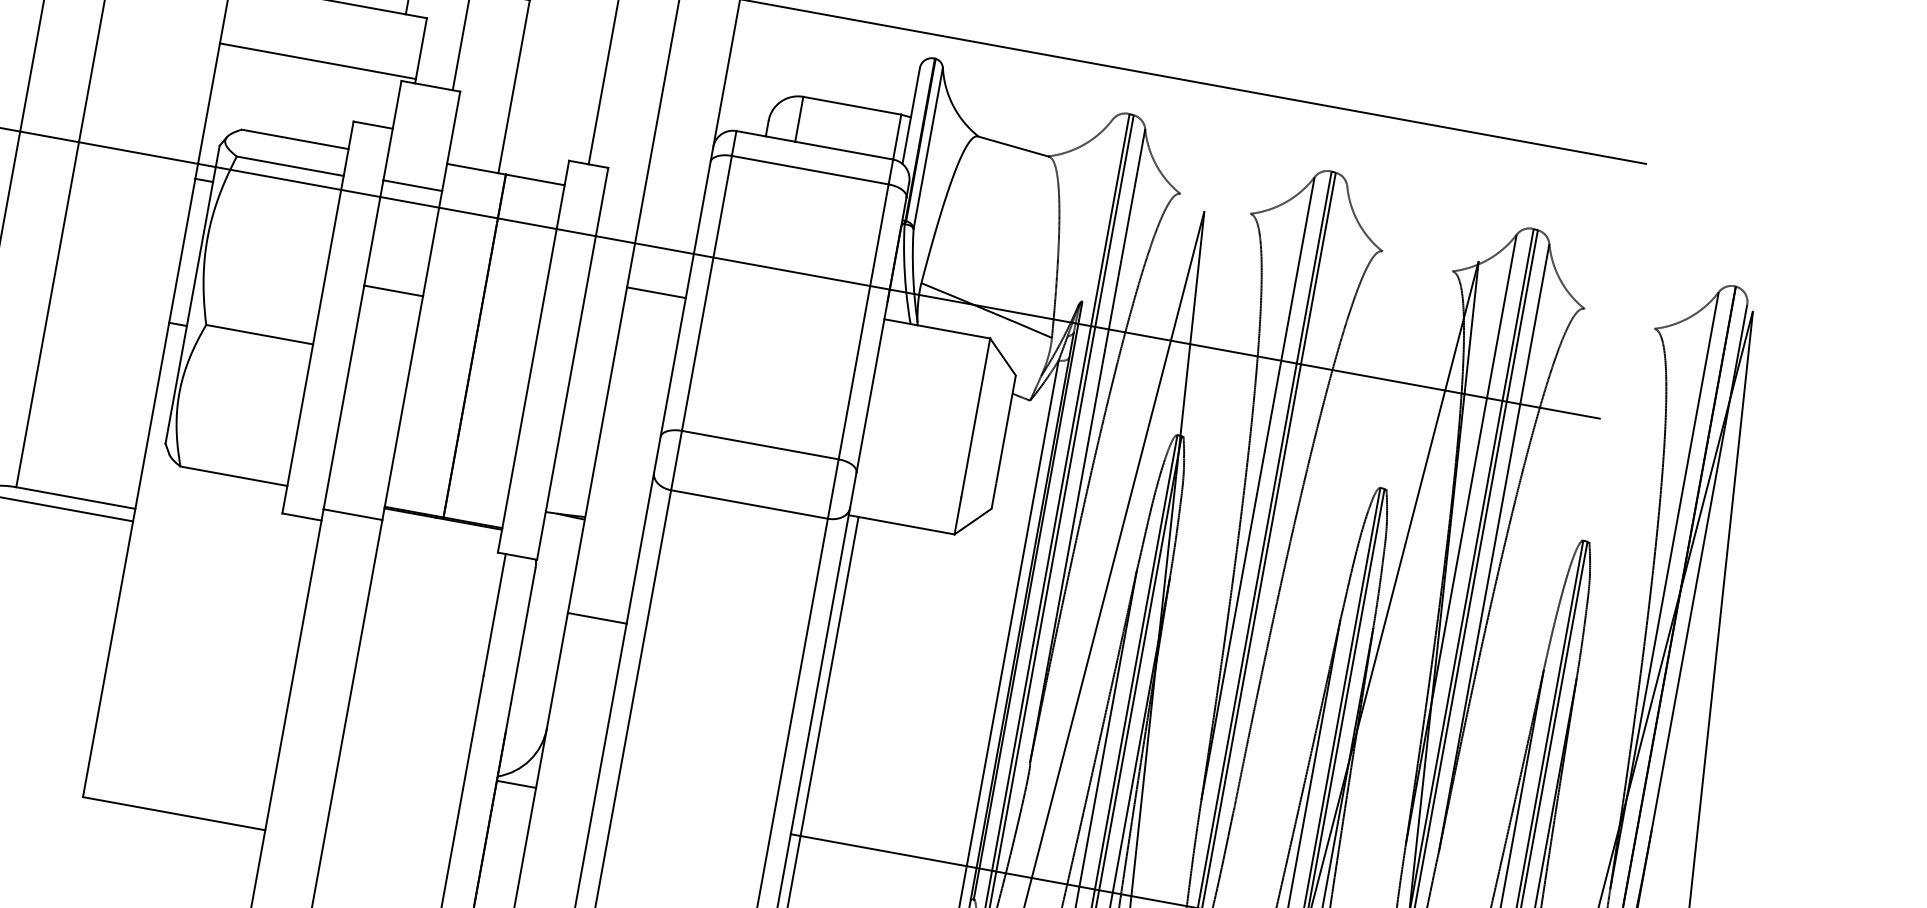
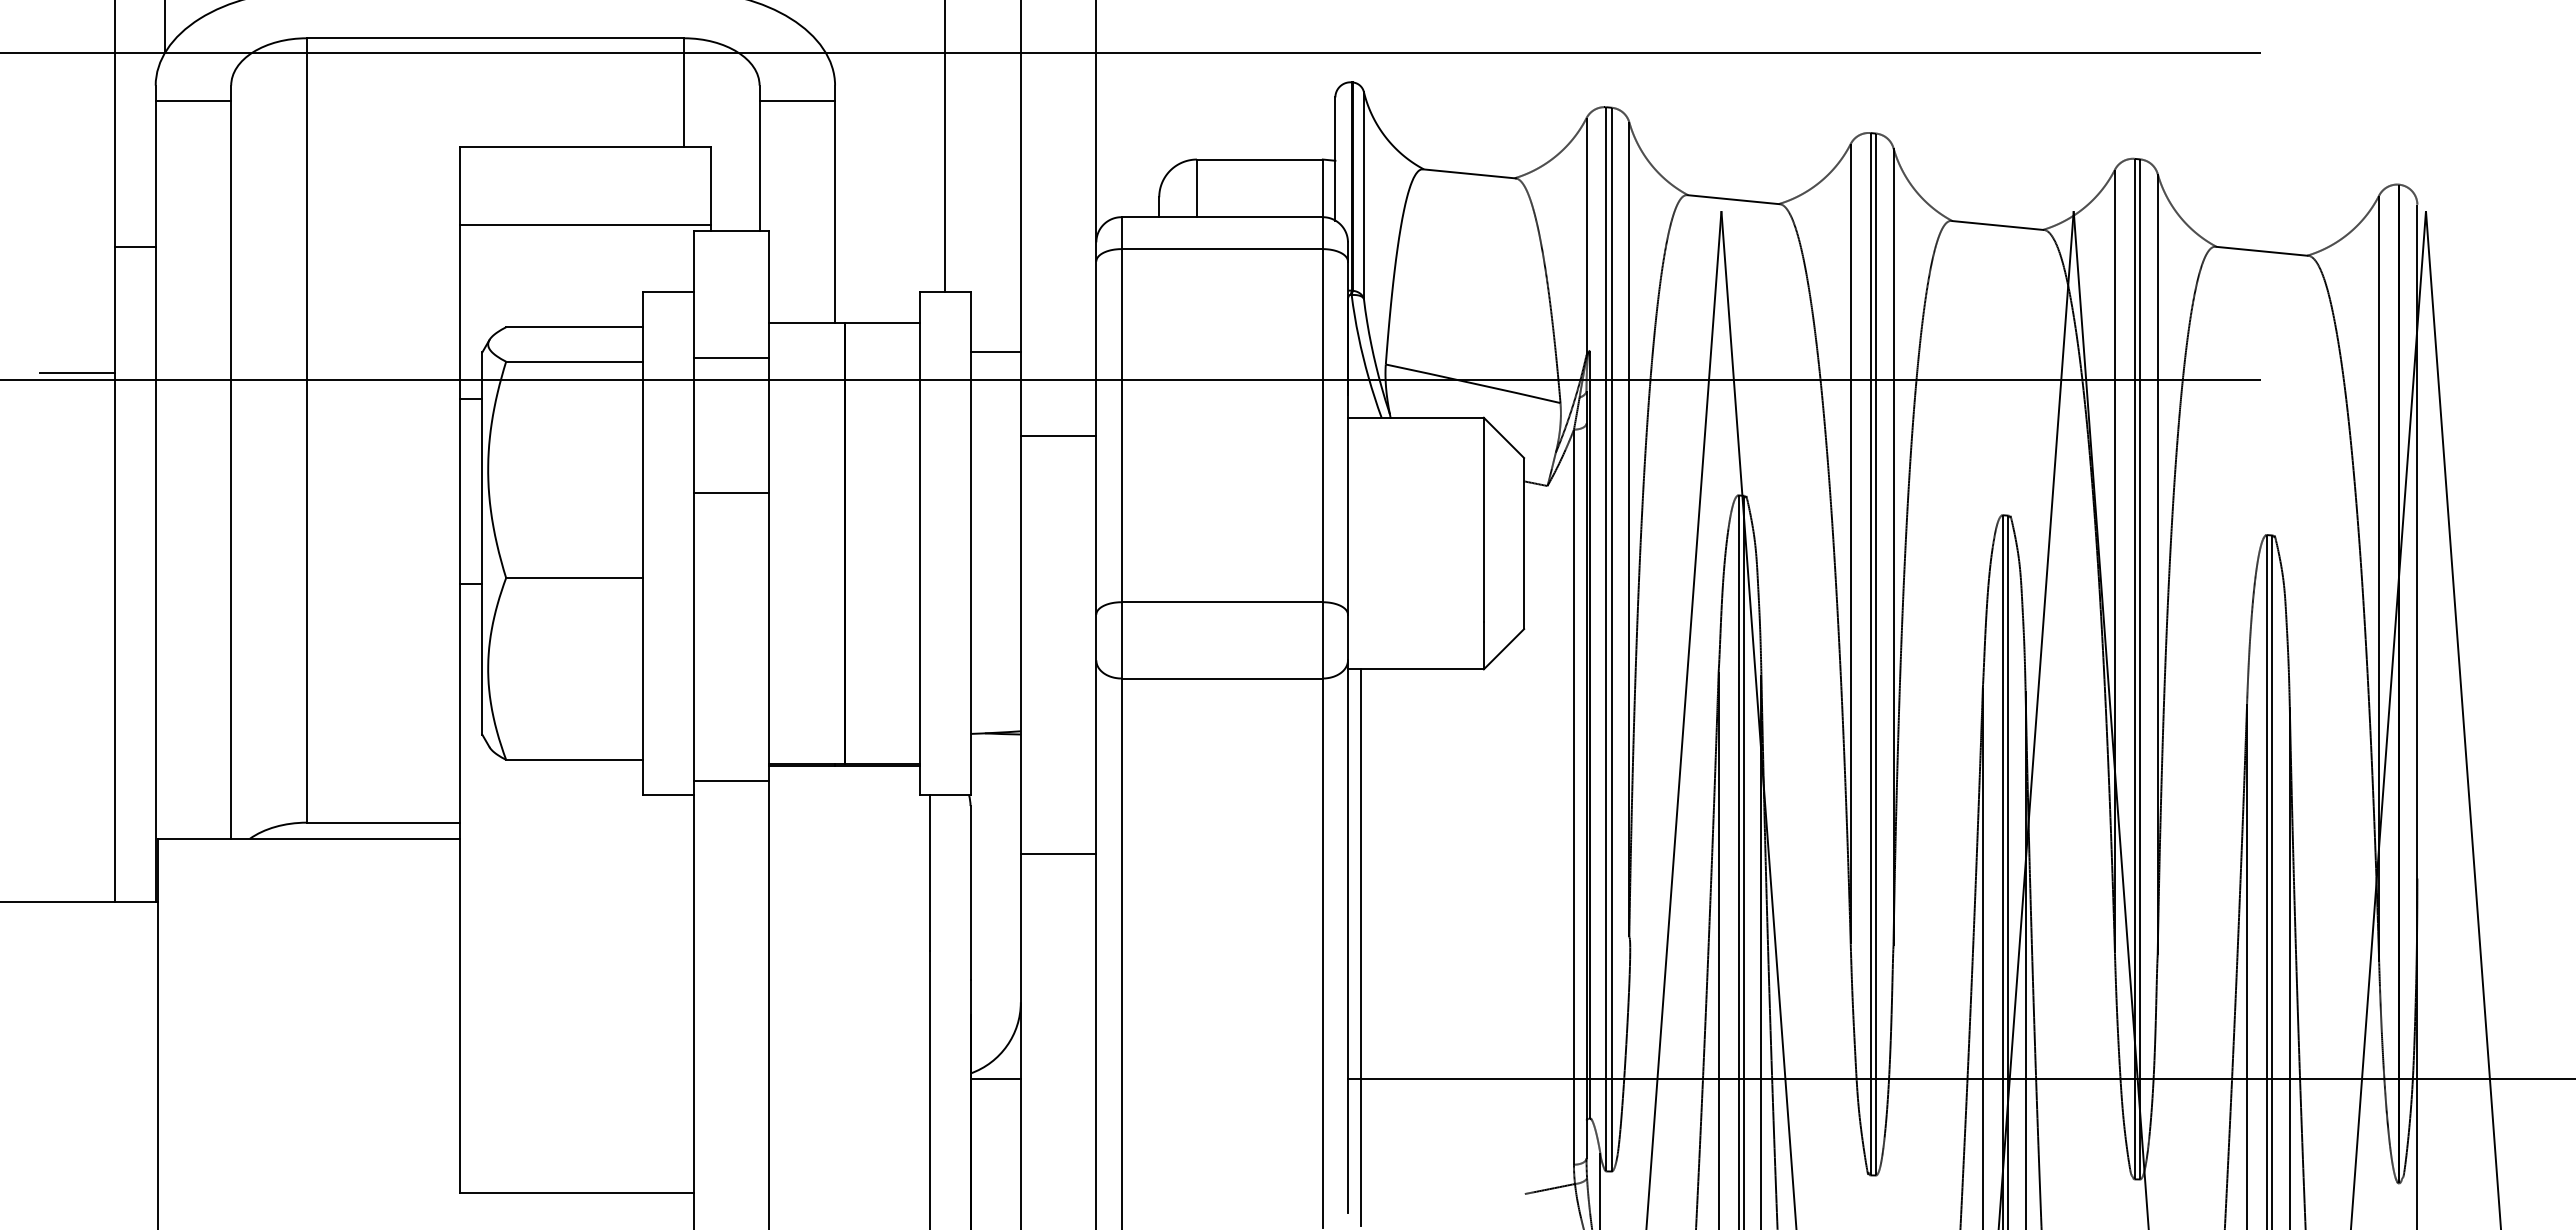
line: (1215, 203) -> (1733, 199), added
line: (1095, 211) -> (1586, 236), added
line: (619, 218) -> (995, 352), added
line: (1417, 261) -> (1997, 225), added
line: (1619, 318) -> (2261, 250), added
line: (1290, 496) -> (1893, 546), added

